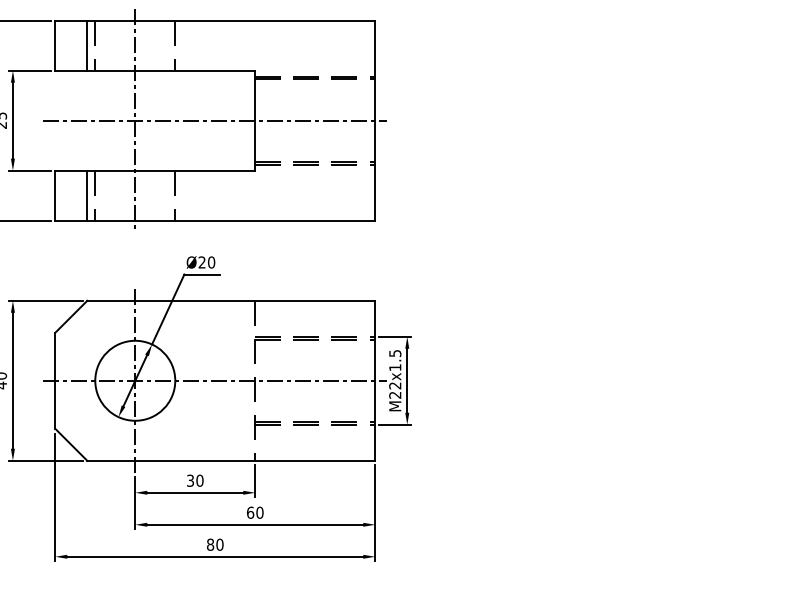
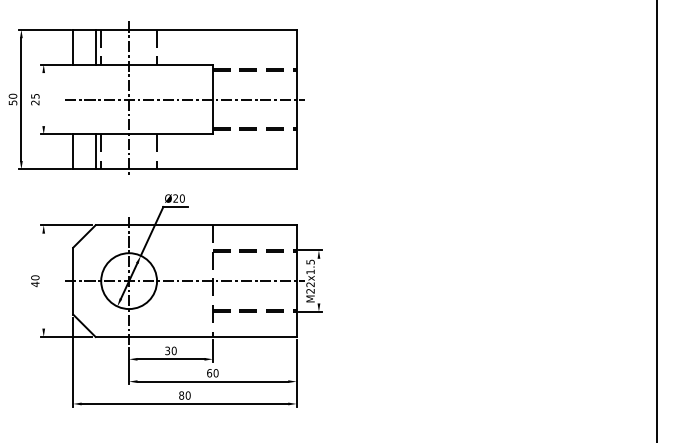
line: (12, 120) -> (43, 99), removed
line: (12, 379) -> (43, 280), removed
line: (406, 379) -> (318, 280), removed

